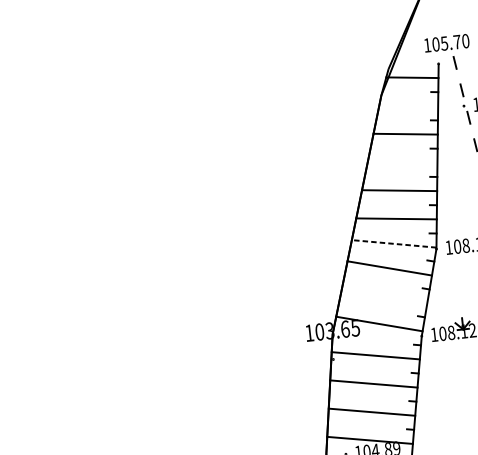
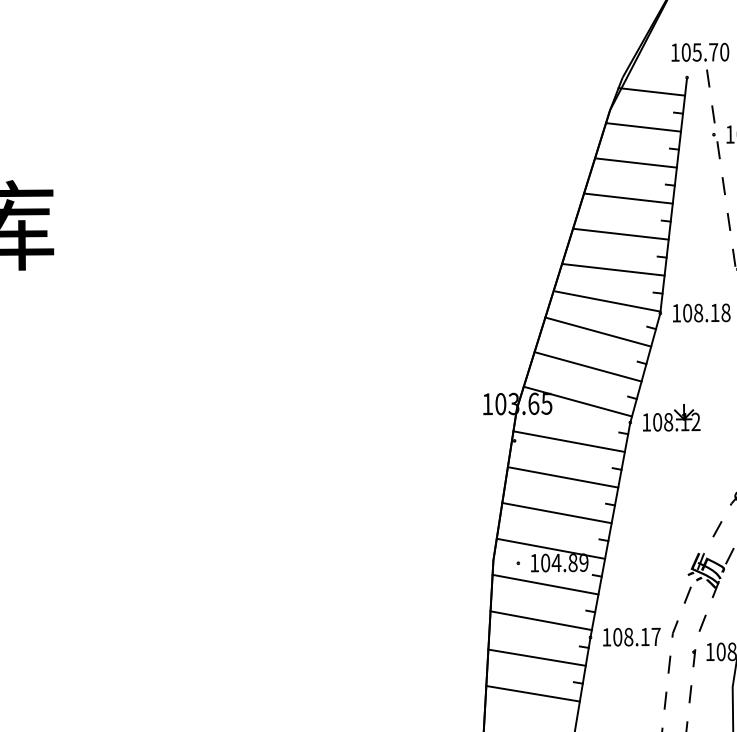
line: (408, 106) -> (643, 127), added
line: (402, 162) -> (628, 198), added
line: (394, 243) -> (607, 301), dashed -> solid
line: (384, 295) -> (587, 366), added

